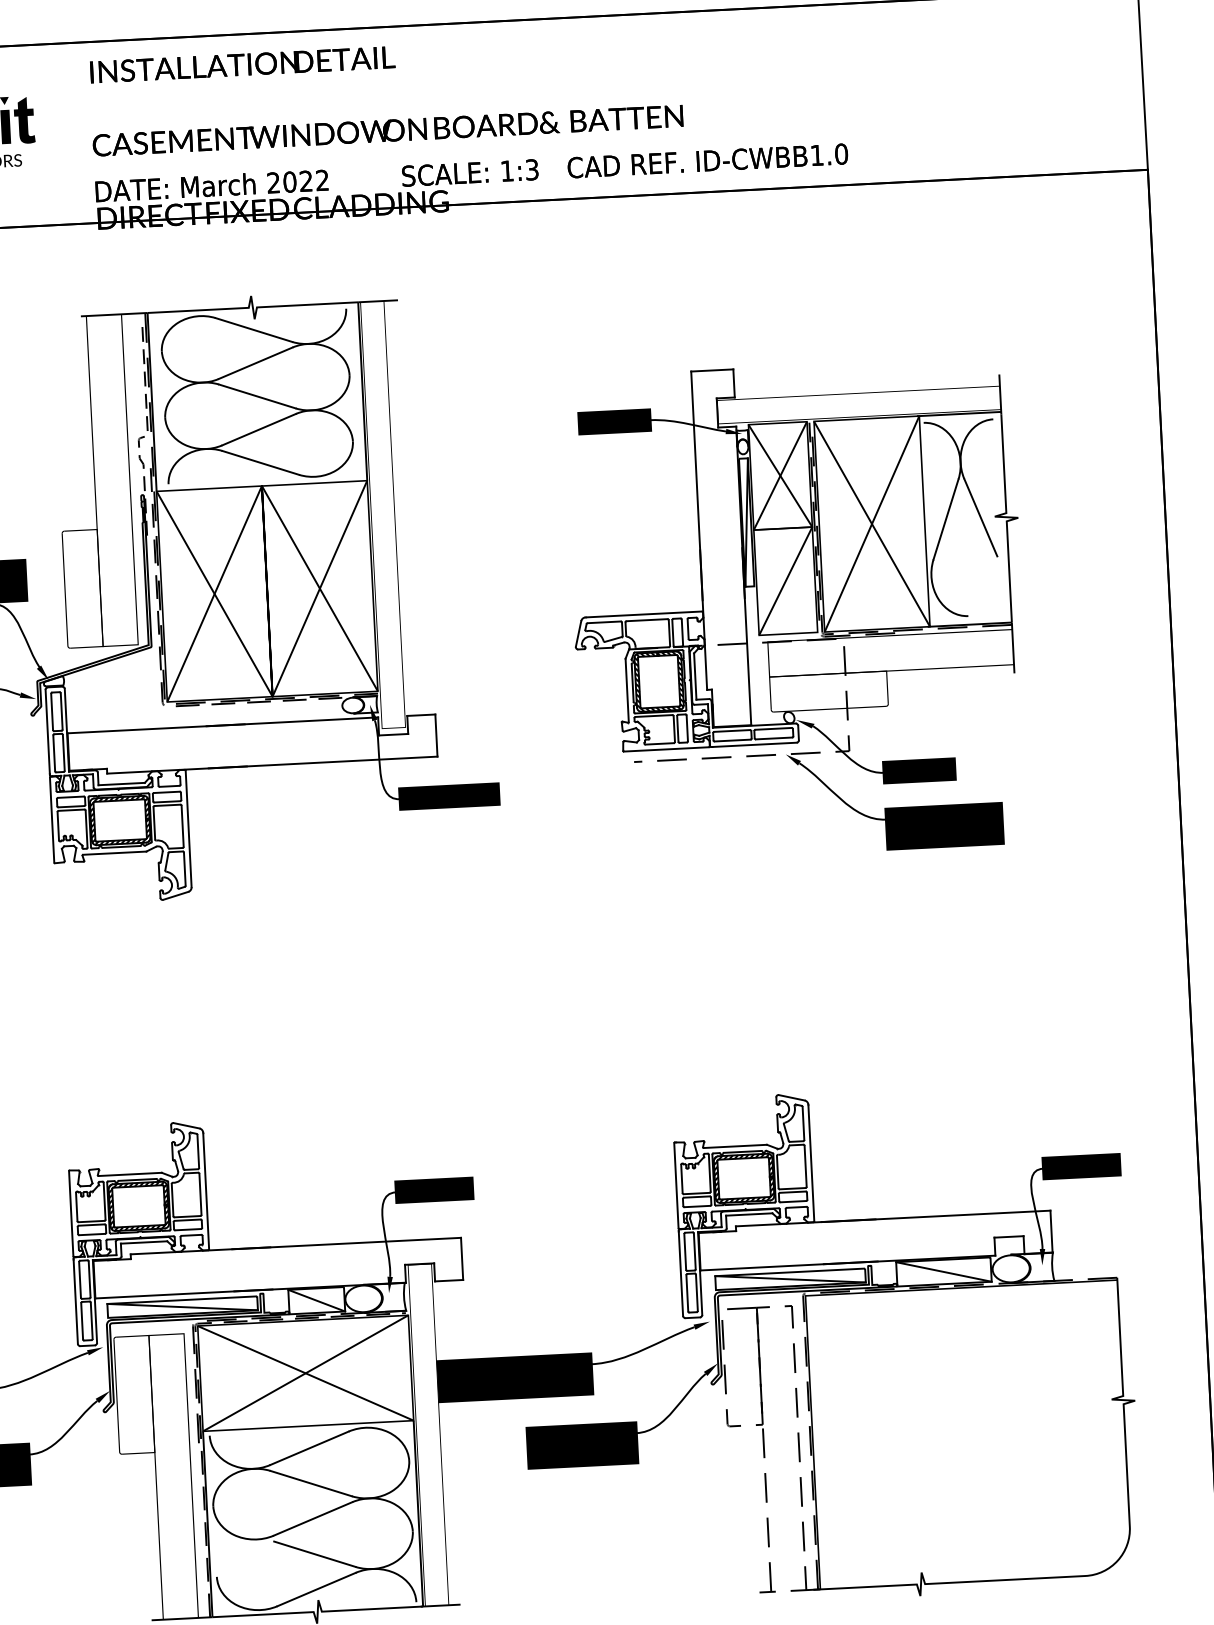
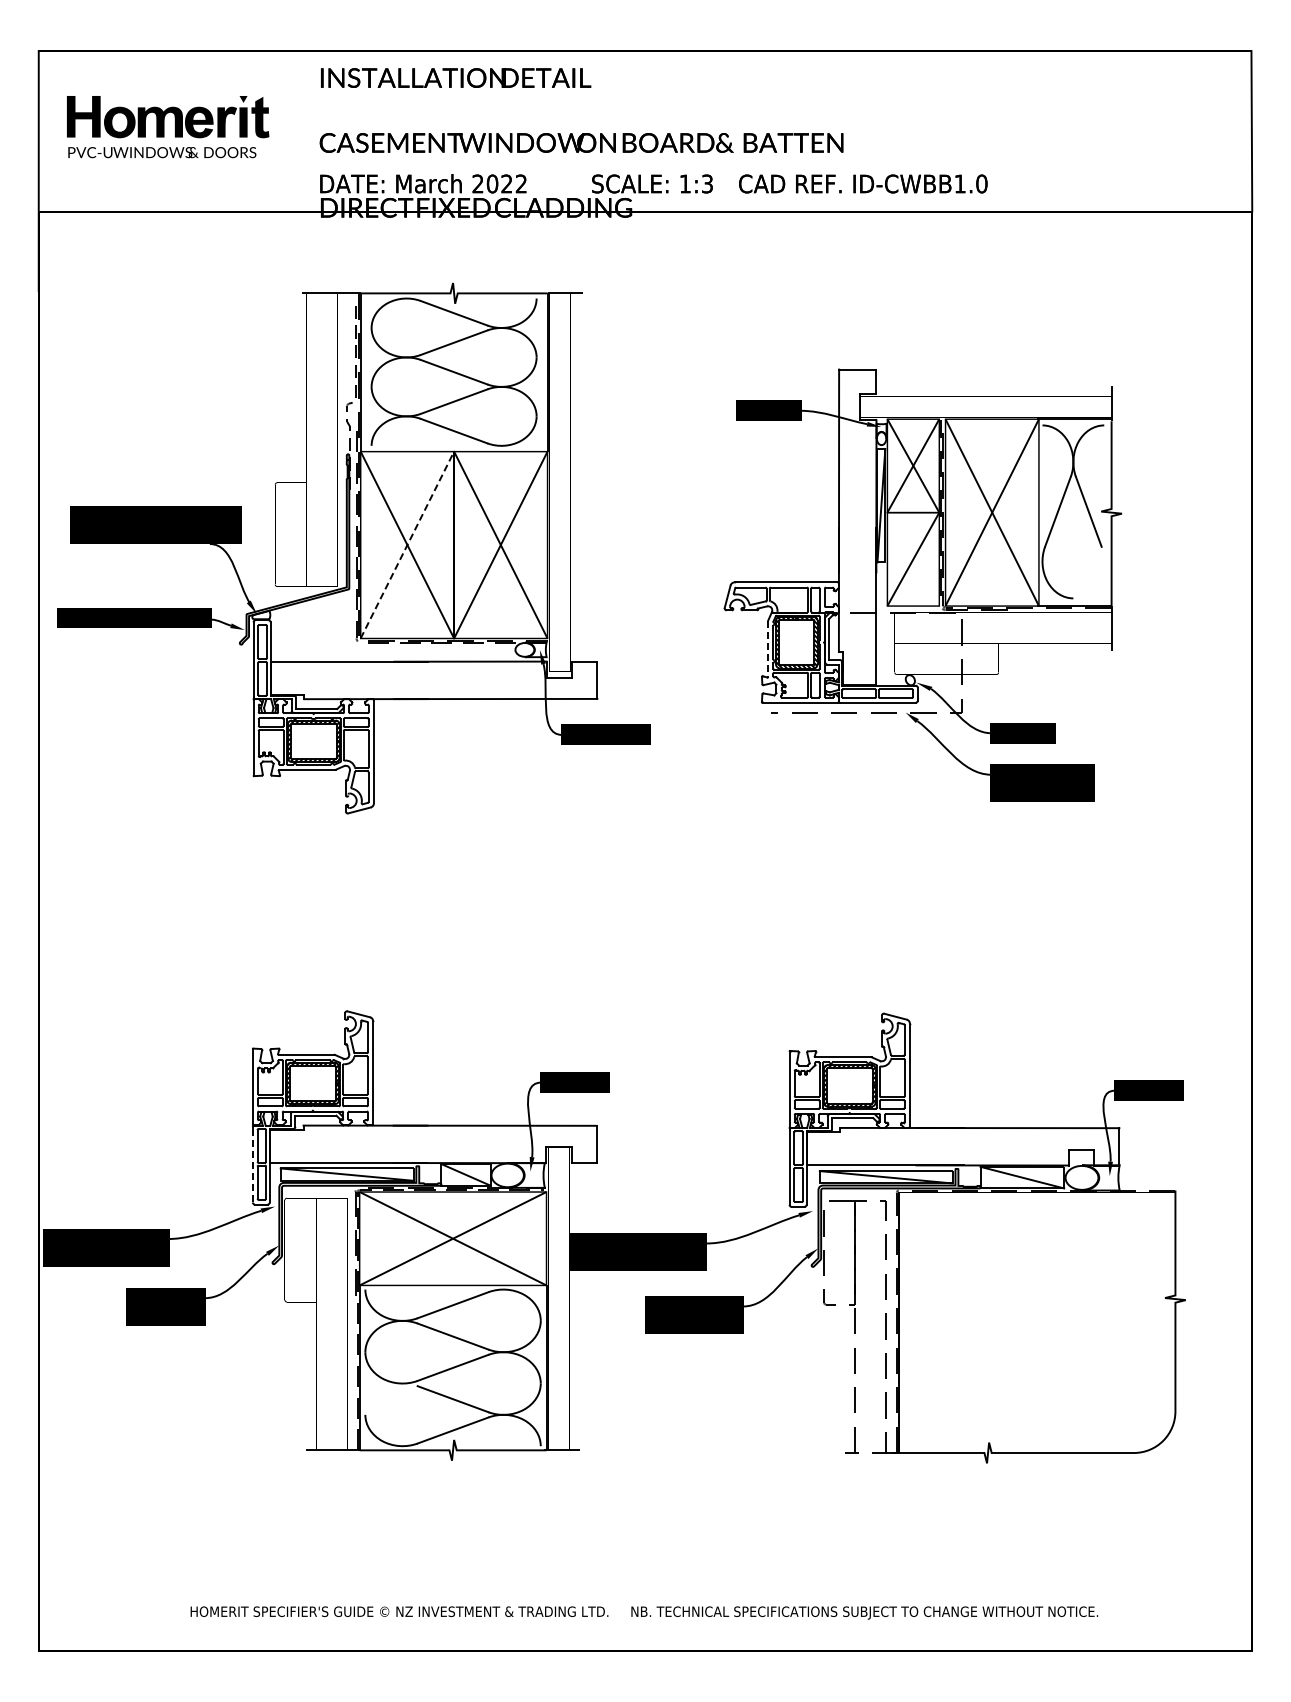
line: (214, 593) -> (407, 544), solid -> dashed
line: (627, 691) -> (768, 649), solid -> dashed
line: (75, 1301) -> (252, 1164), solid -> dashed

